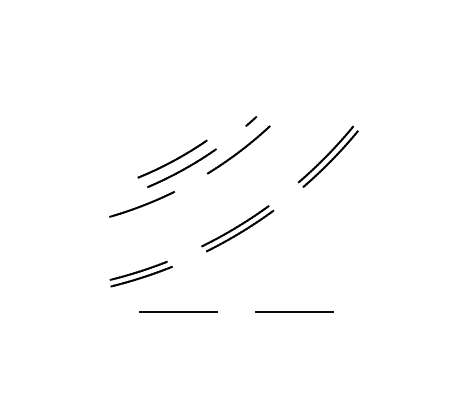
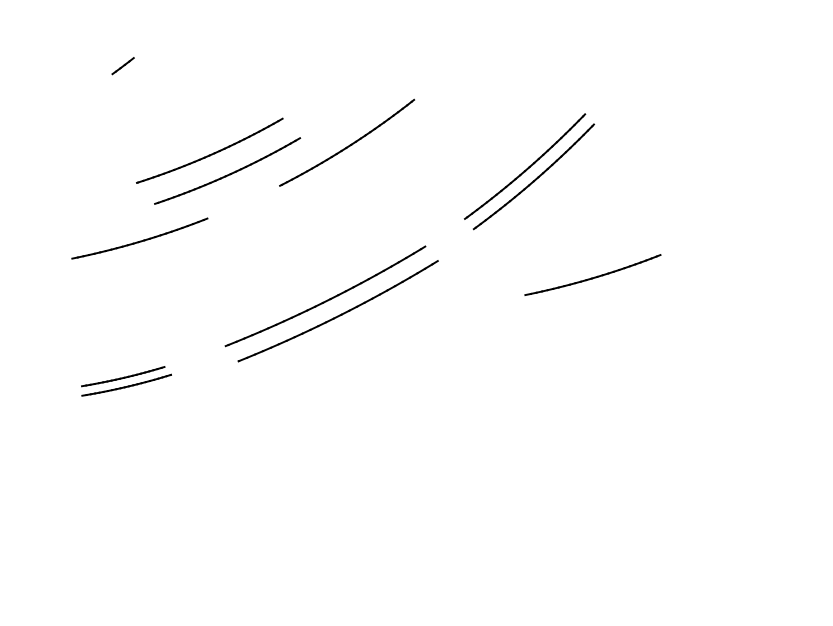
line: (251, 121) -> (123, 66), moved
part: (363, 204) -> (593, 275), added
part: (237, 228) -> (331, 303), size x1.4
part: (140, 274) -> (125, 382), size x0.7
line: (178, 311) -> (196, 464), removed
line: (294, 311) -> (434, 483), removed

